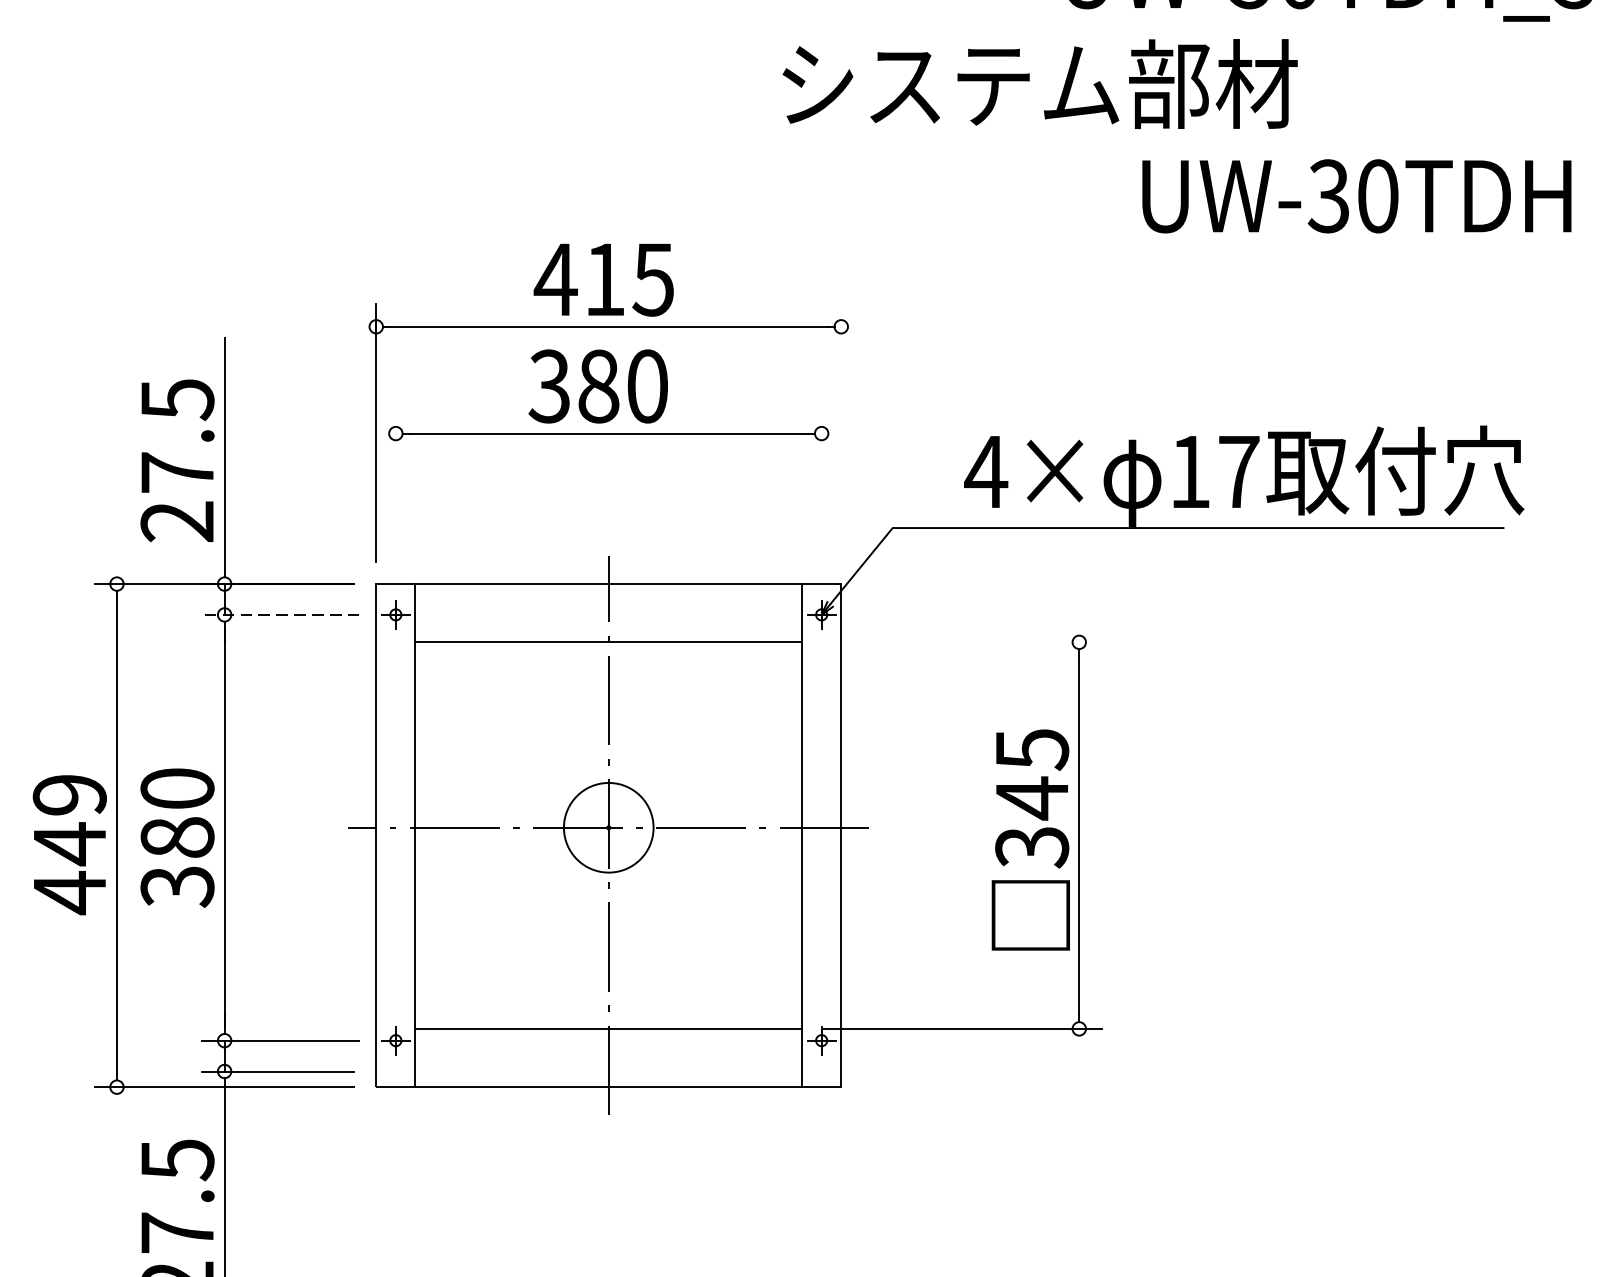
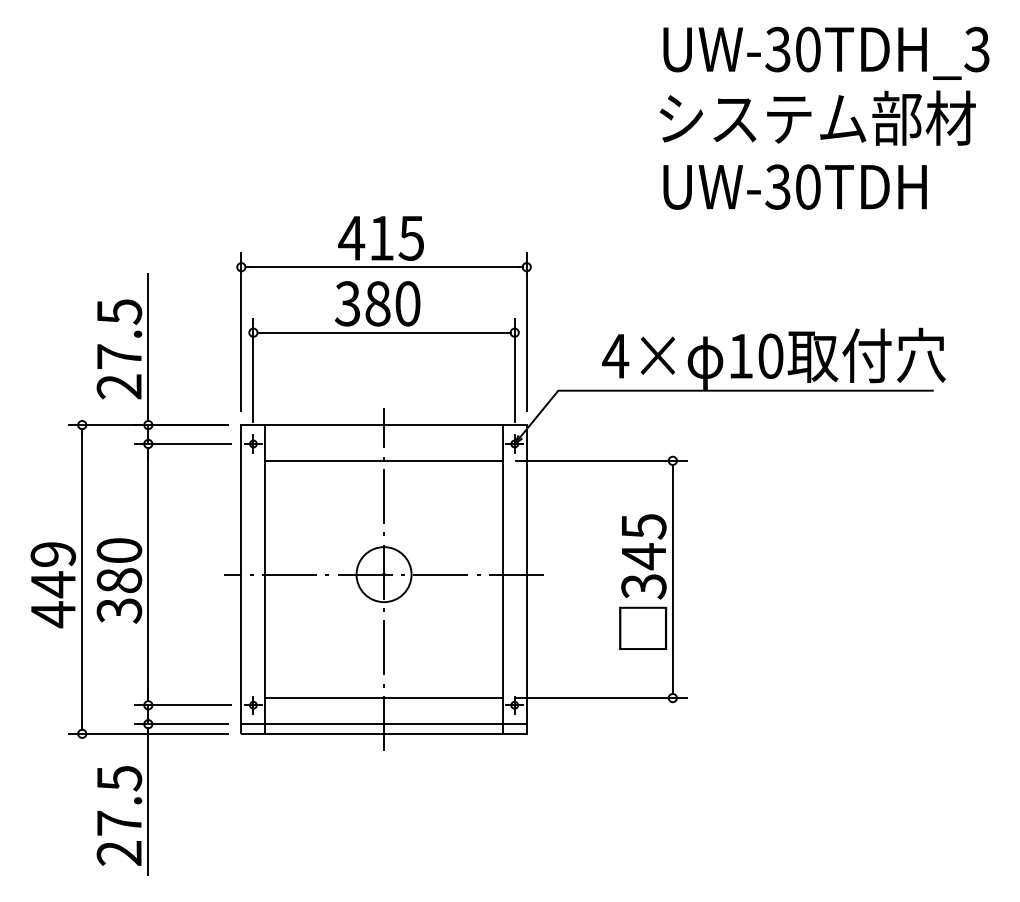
text: (1039, 82) -> (817, 117), moved
text: (1355, 195) -> (794, 186), moved
line: (840, 433) -> (526, 332), added
text: (1238, 470) -> (770, 355), 17 -> 10
line: (396, 493) -> (253, 369), added
line: (821, 493) -> (514, 369), added
line: (280, 614) -> (182, 443), dashed -> solid
line: (963, 641) -> (601, 460), added
line: (607, 1071) -> (383, 724), added

